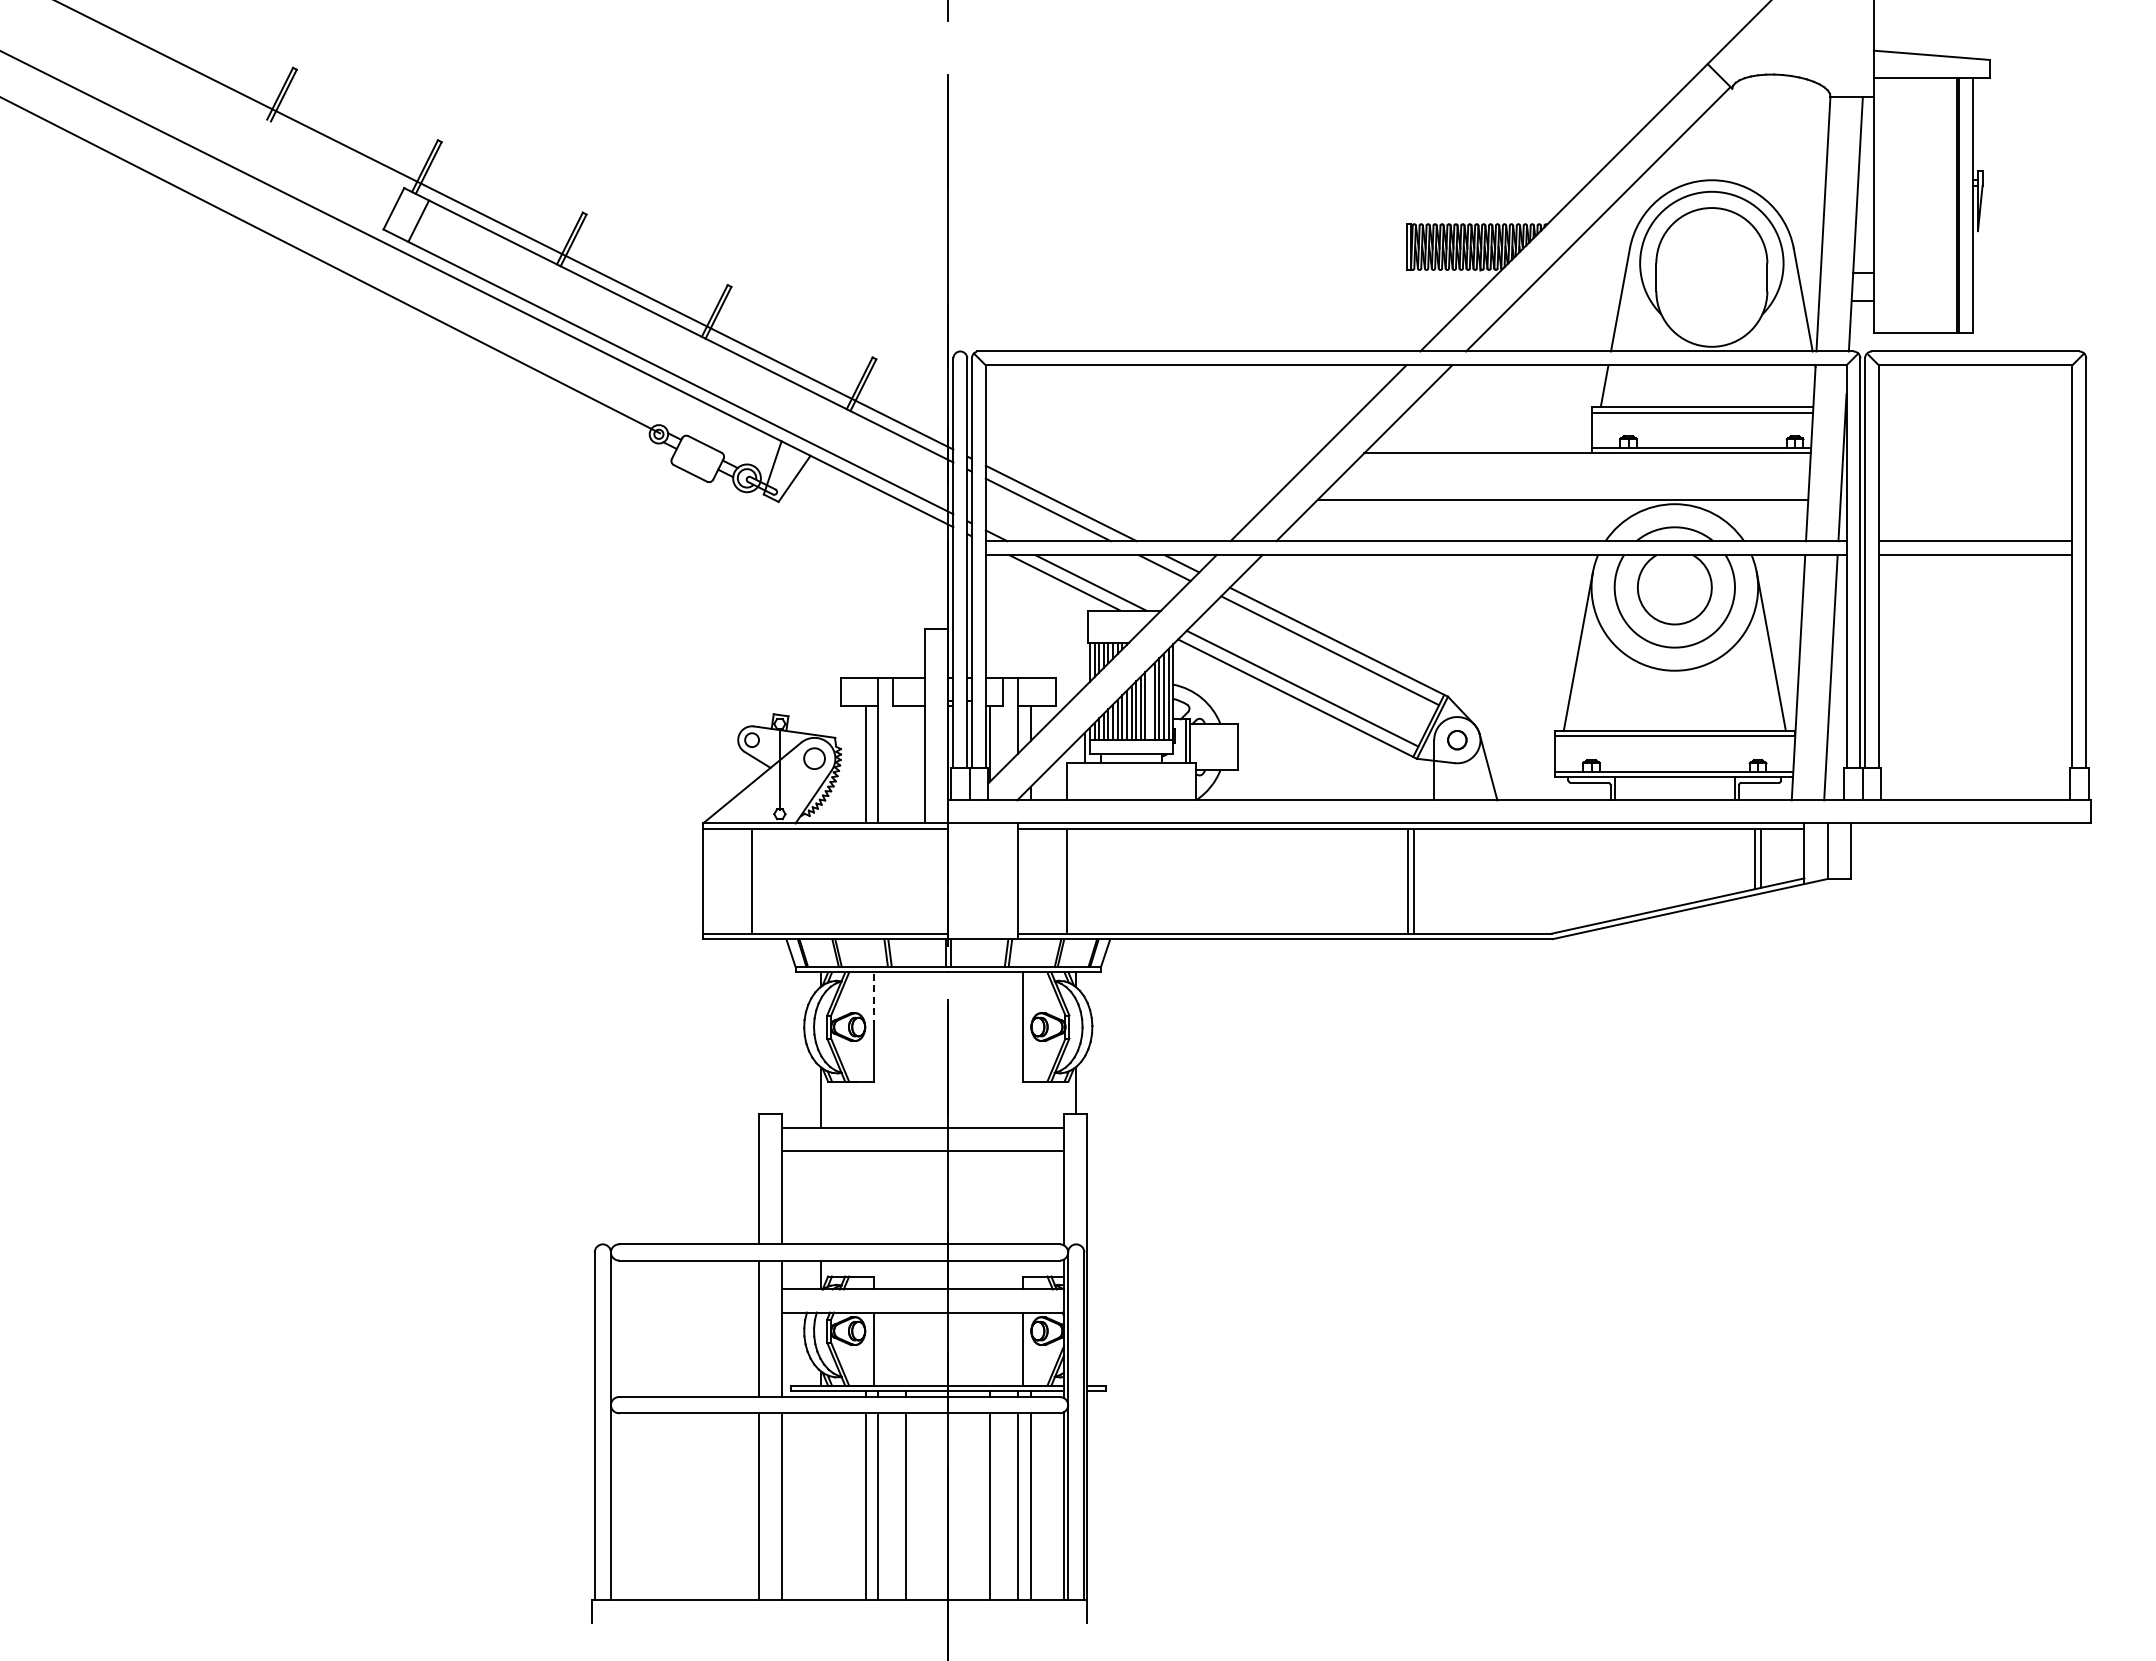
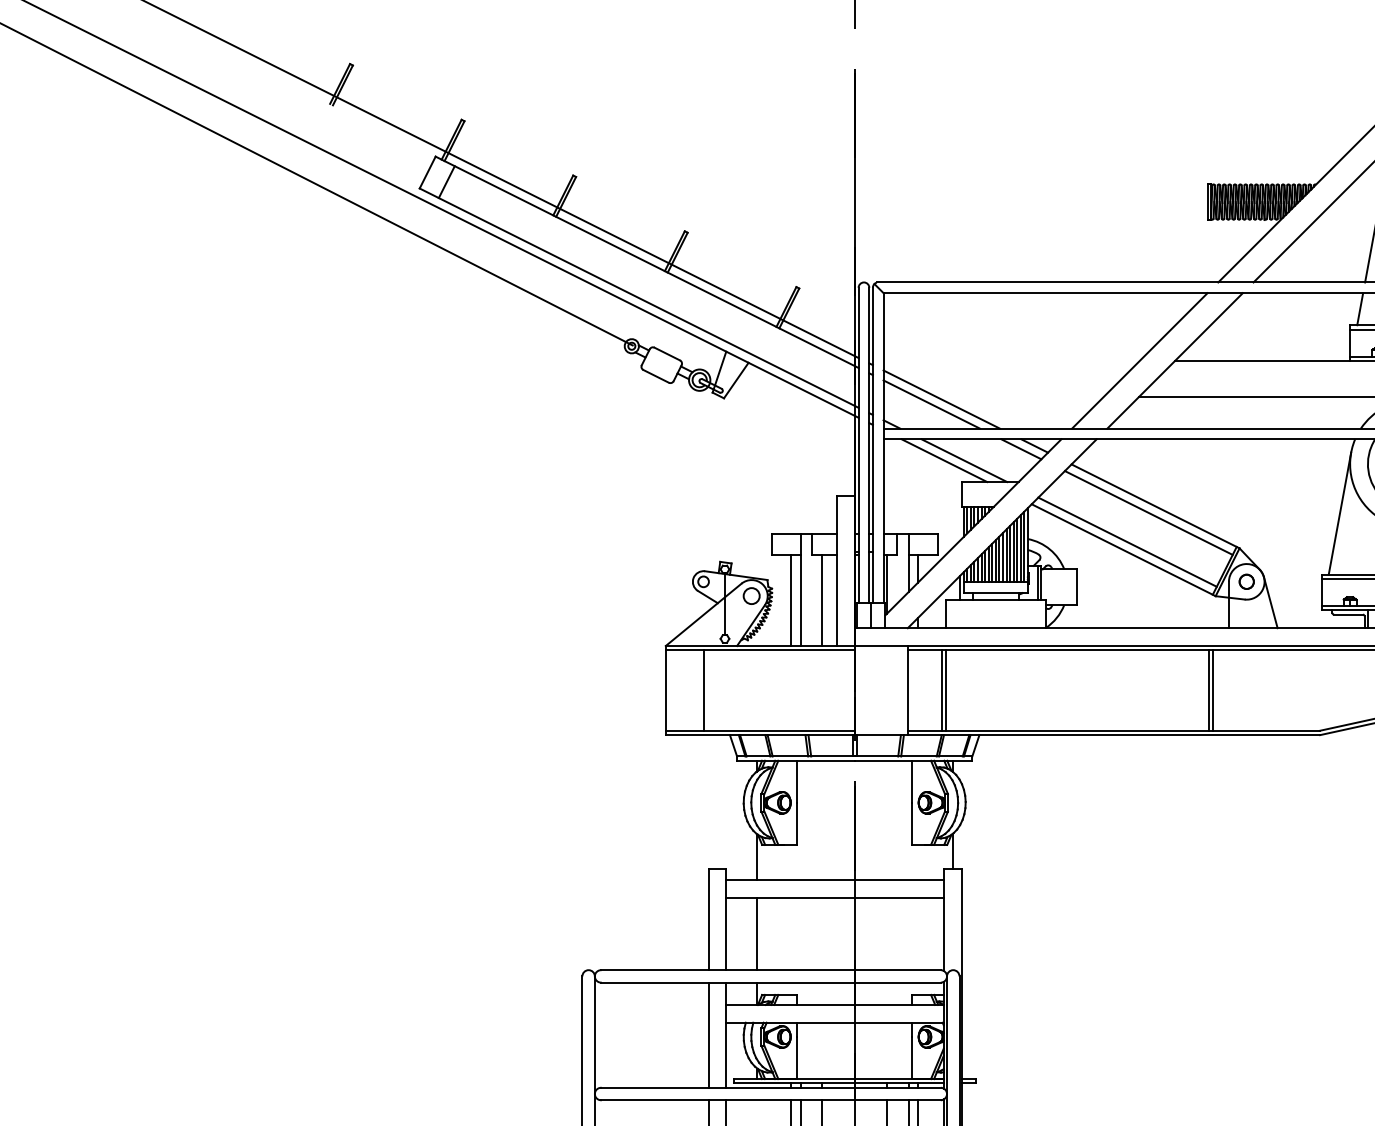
line: (1150, 703) -> (1010, 553), added
line: (906, 764) -> (822, 600), added
line: (1061, 881) -> (941, 690), added
line: (873, 999) -> (797, 781), dashed -> solid
line: (821, 1197) -> (757, 934), added

